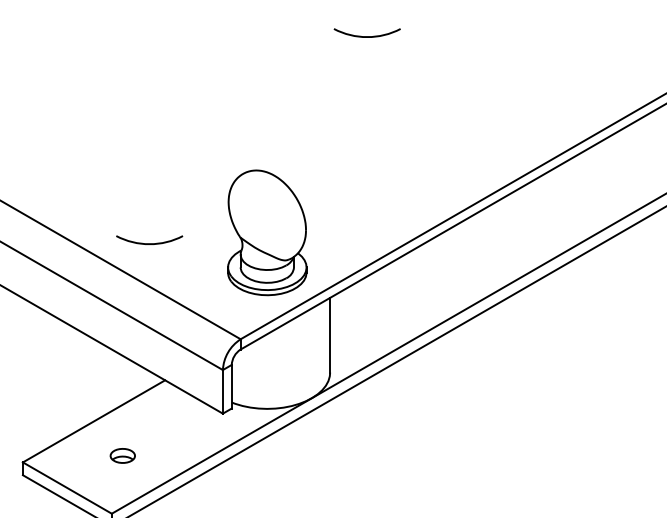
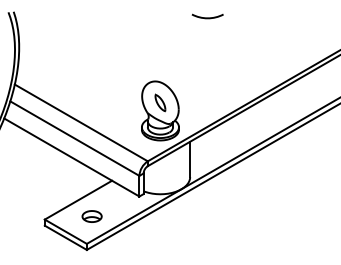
part: (267, 214) -> (160, 102), added
arc: (149, 242) -> (104, 115), removed
part: (121, 455) -> (91, 216), size x1.67

